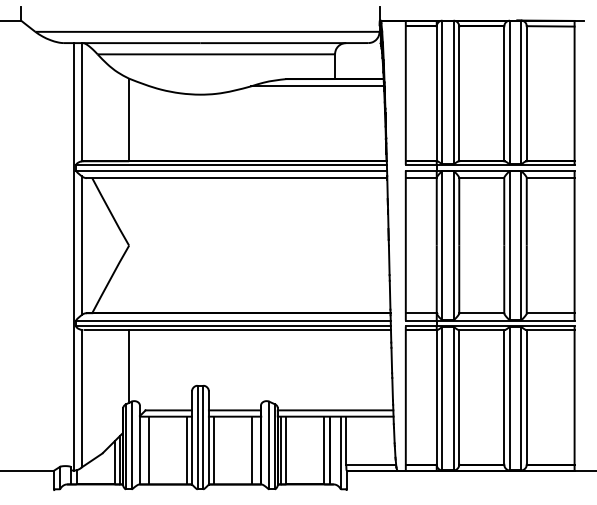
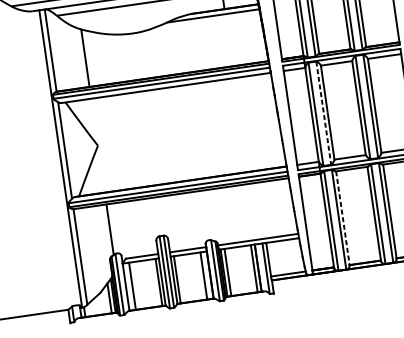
line: (453, 246) -> (323, 113), solid -> dashed
line: (459, 397) -> (343, 218), solid -> dashed

